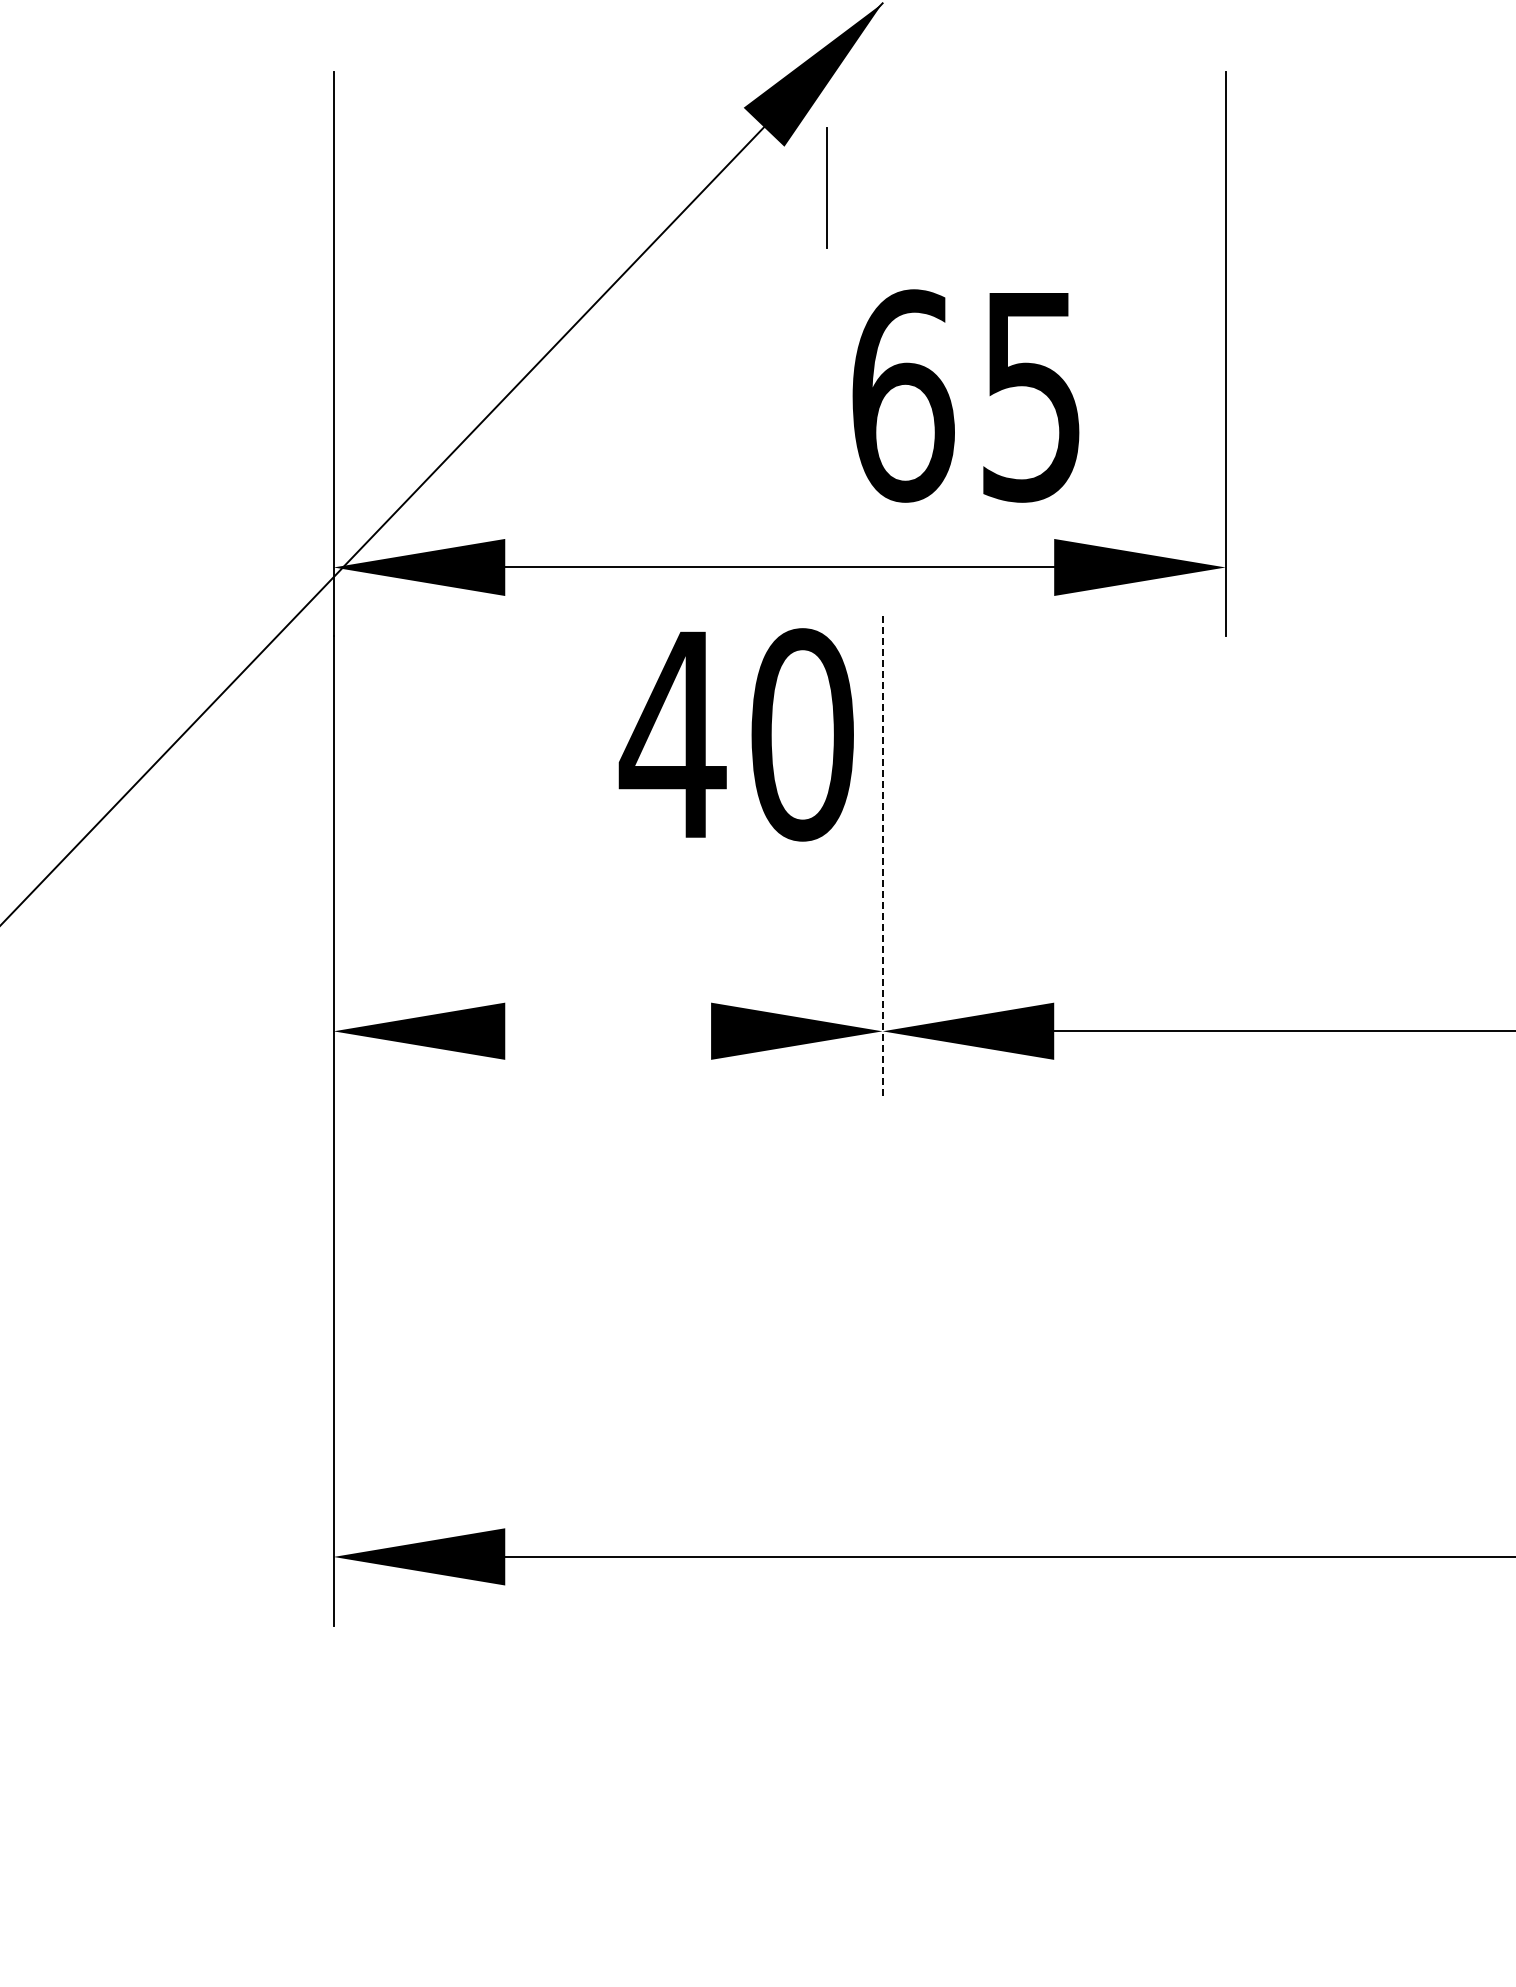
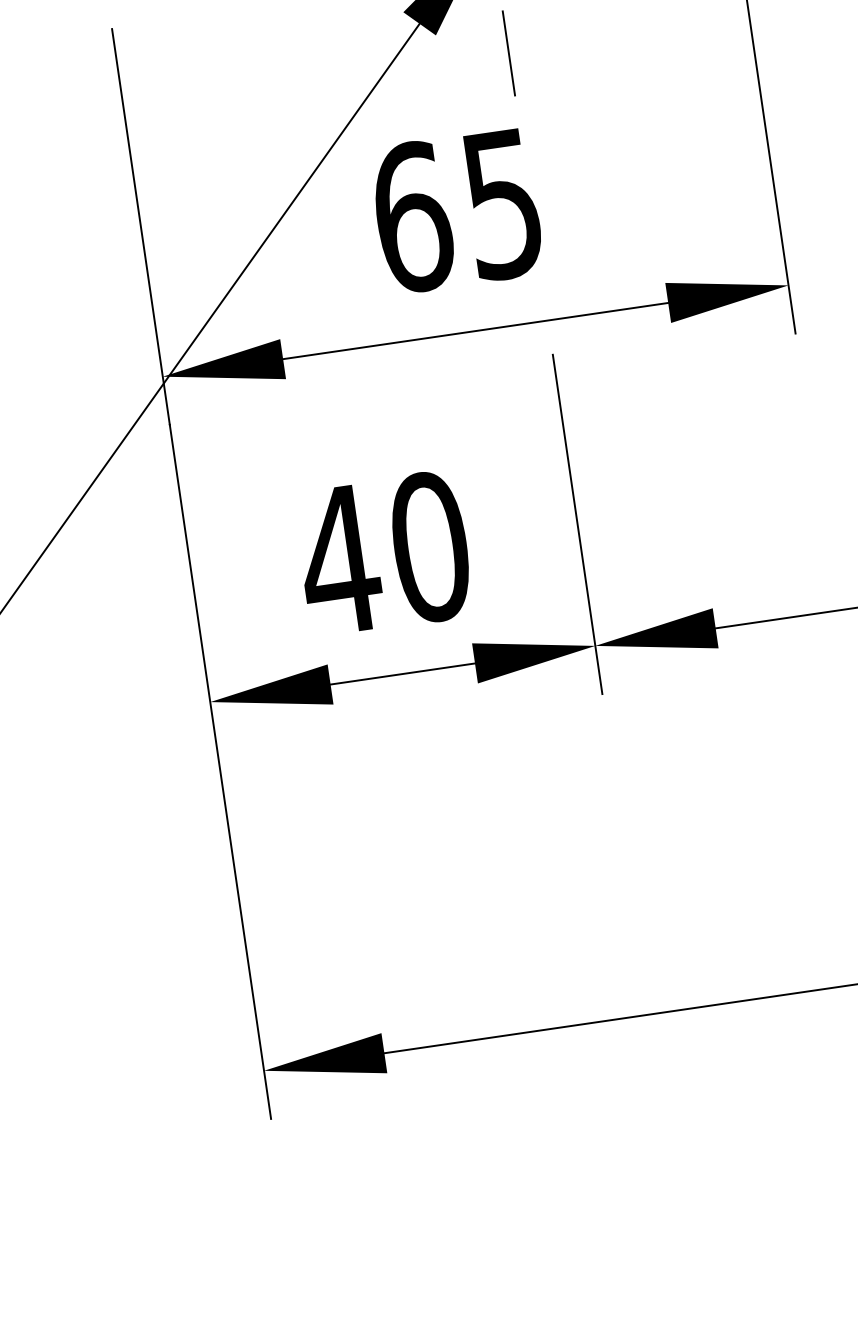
line: (826, 187) -> (508, 53), moved
text: (965, 395) -> (456, 210), moved
text: (735, 734) -> (383, 553), moved
line: (882, 858) -> (577, 524), dashed -> solid
line: (608, 1031) -> (403, 674), added

